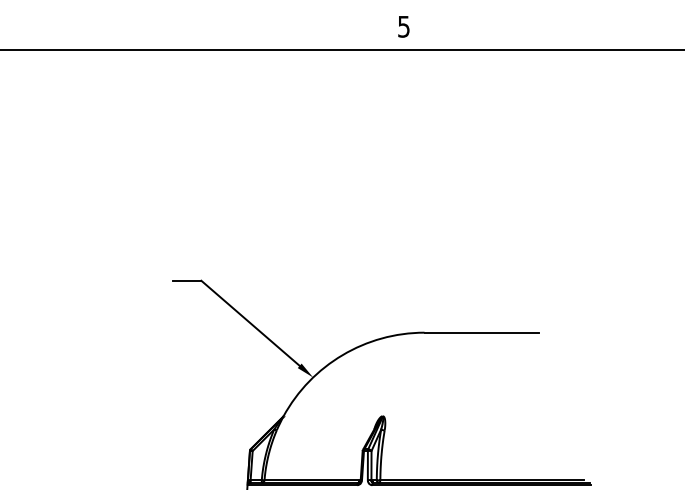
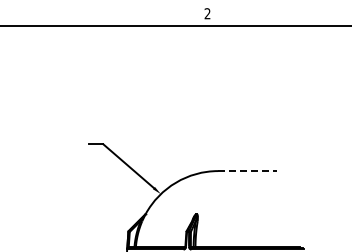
text: (403, 26) -> (207, 13), 5 -> 2
line: (481, 333) -> (247, 171), solid -> dashed

